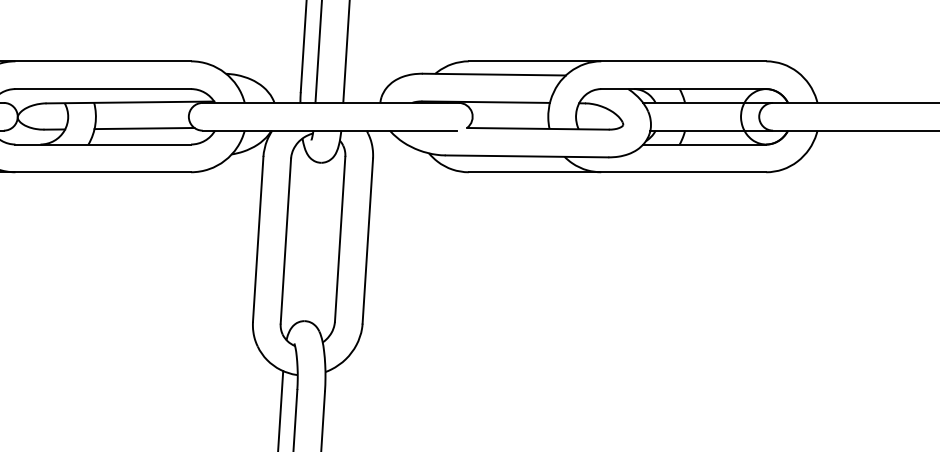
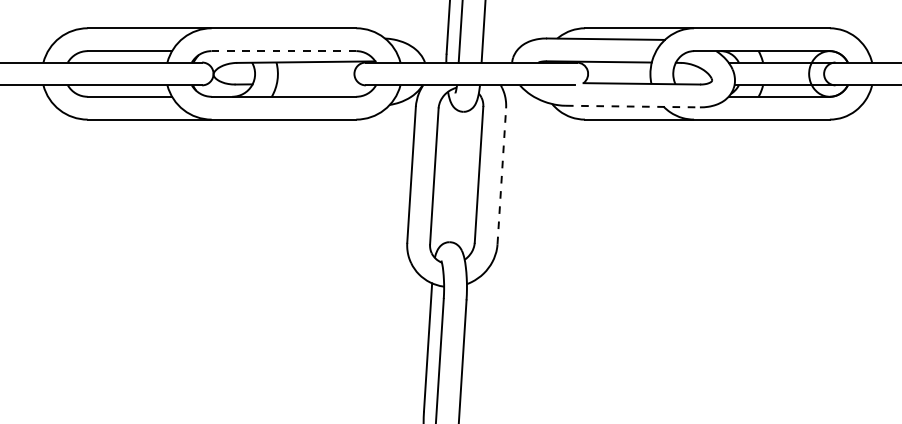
line: (103, 89) -> (284, 51), solid -> dashed
line: (143, 128) -> (317, 83), removed
line: (526, 156) -> (632, 106), solid -> dashed
line: (367, 240) -> (501, 175), solid -> dashed

